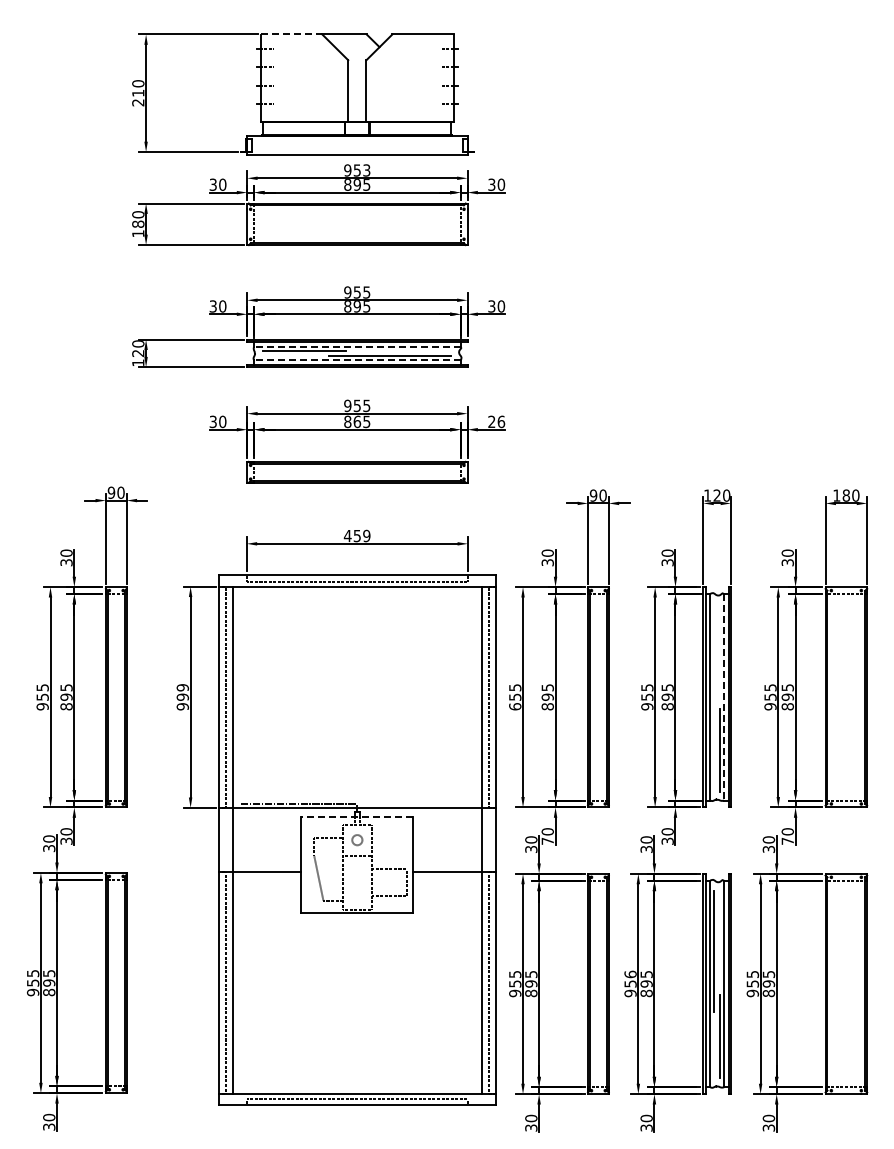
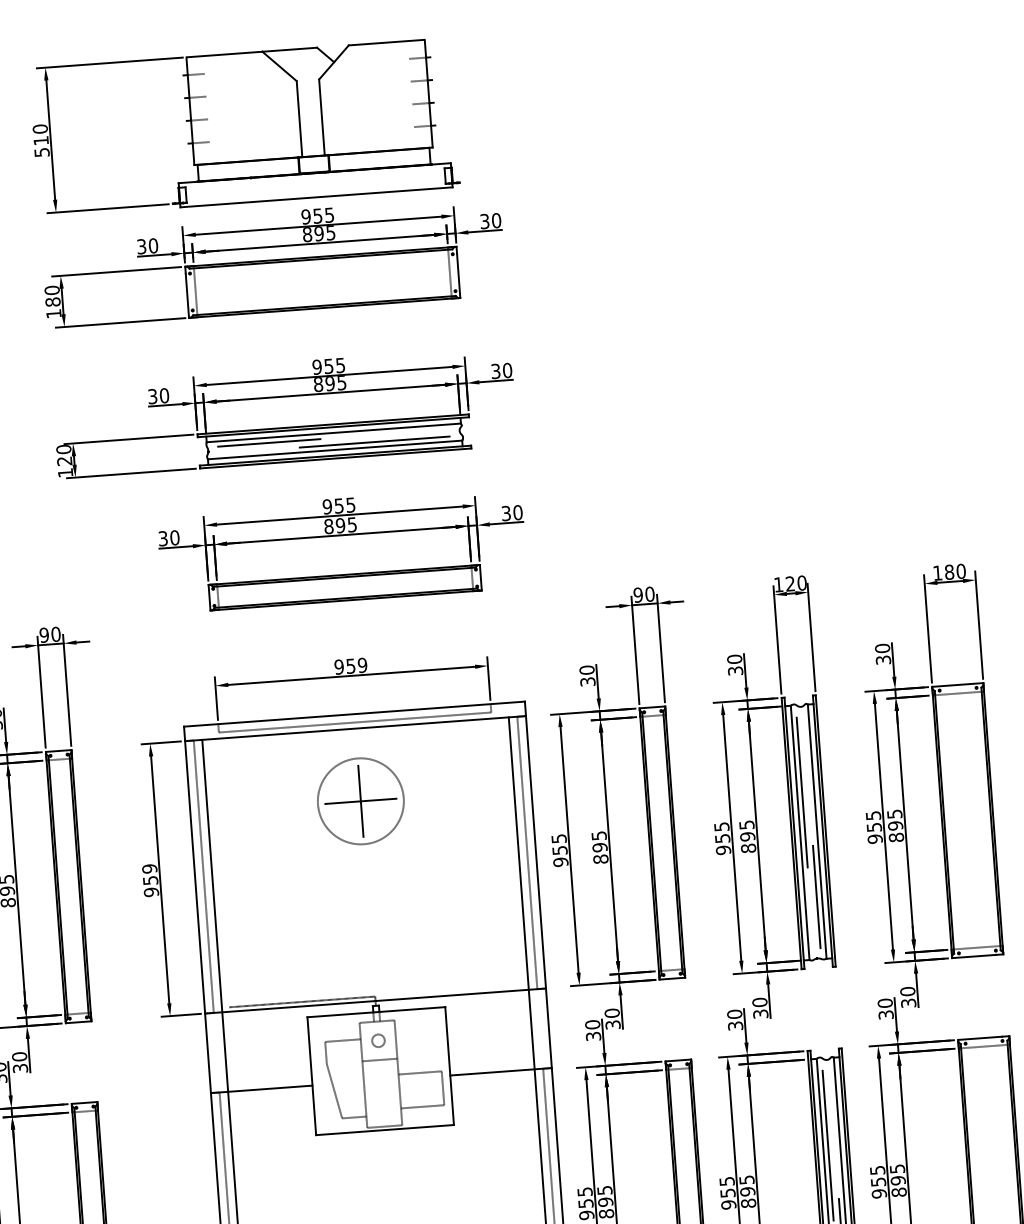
line: (291, 34) -> (224, 54), dashed -> solid
text: (138, 102) -> (42, 152), 210 -> 510
text: (366, 169) -> (329, 214), 953 -> 955
line: (356, 346) -> (332, 432), dashed -> solid
line: (356, 360) -> (334, 450), dashed -> solid
text: (357, 421) -> (340, 525), 865 -> 895
text: (496, 421) -> (511, 512), 26 -> 30
text: (347, 535) -> (338, 666), 459 -> 959
part: (356, 645) -> (359, 801), added
line: (714, 664) -> (802, 792), added
text: (182, 696) -> (150, 879), 999 -> 959
line: (724, 697) -> (817, 831), dashed -> solid
text: (515, 706) -> (561, 861), 655 -> 955
line: (357, 816) -> (376, 1011), dashed -> solid
text: (547, 840) -> (612, 1024), 70 -> 30
text: (787, 840) -> (908, 1002), 70 -> 30
text: (630, 974) -> (726, 1181), 956 -> 955

